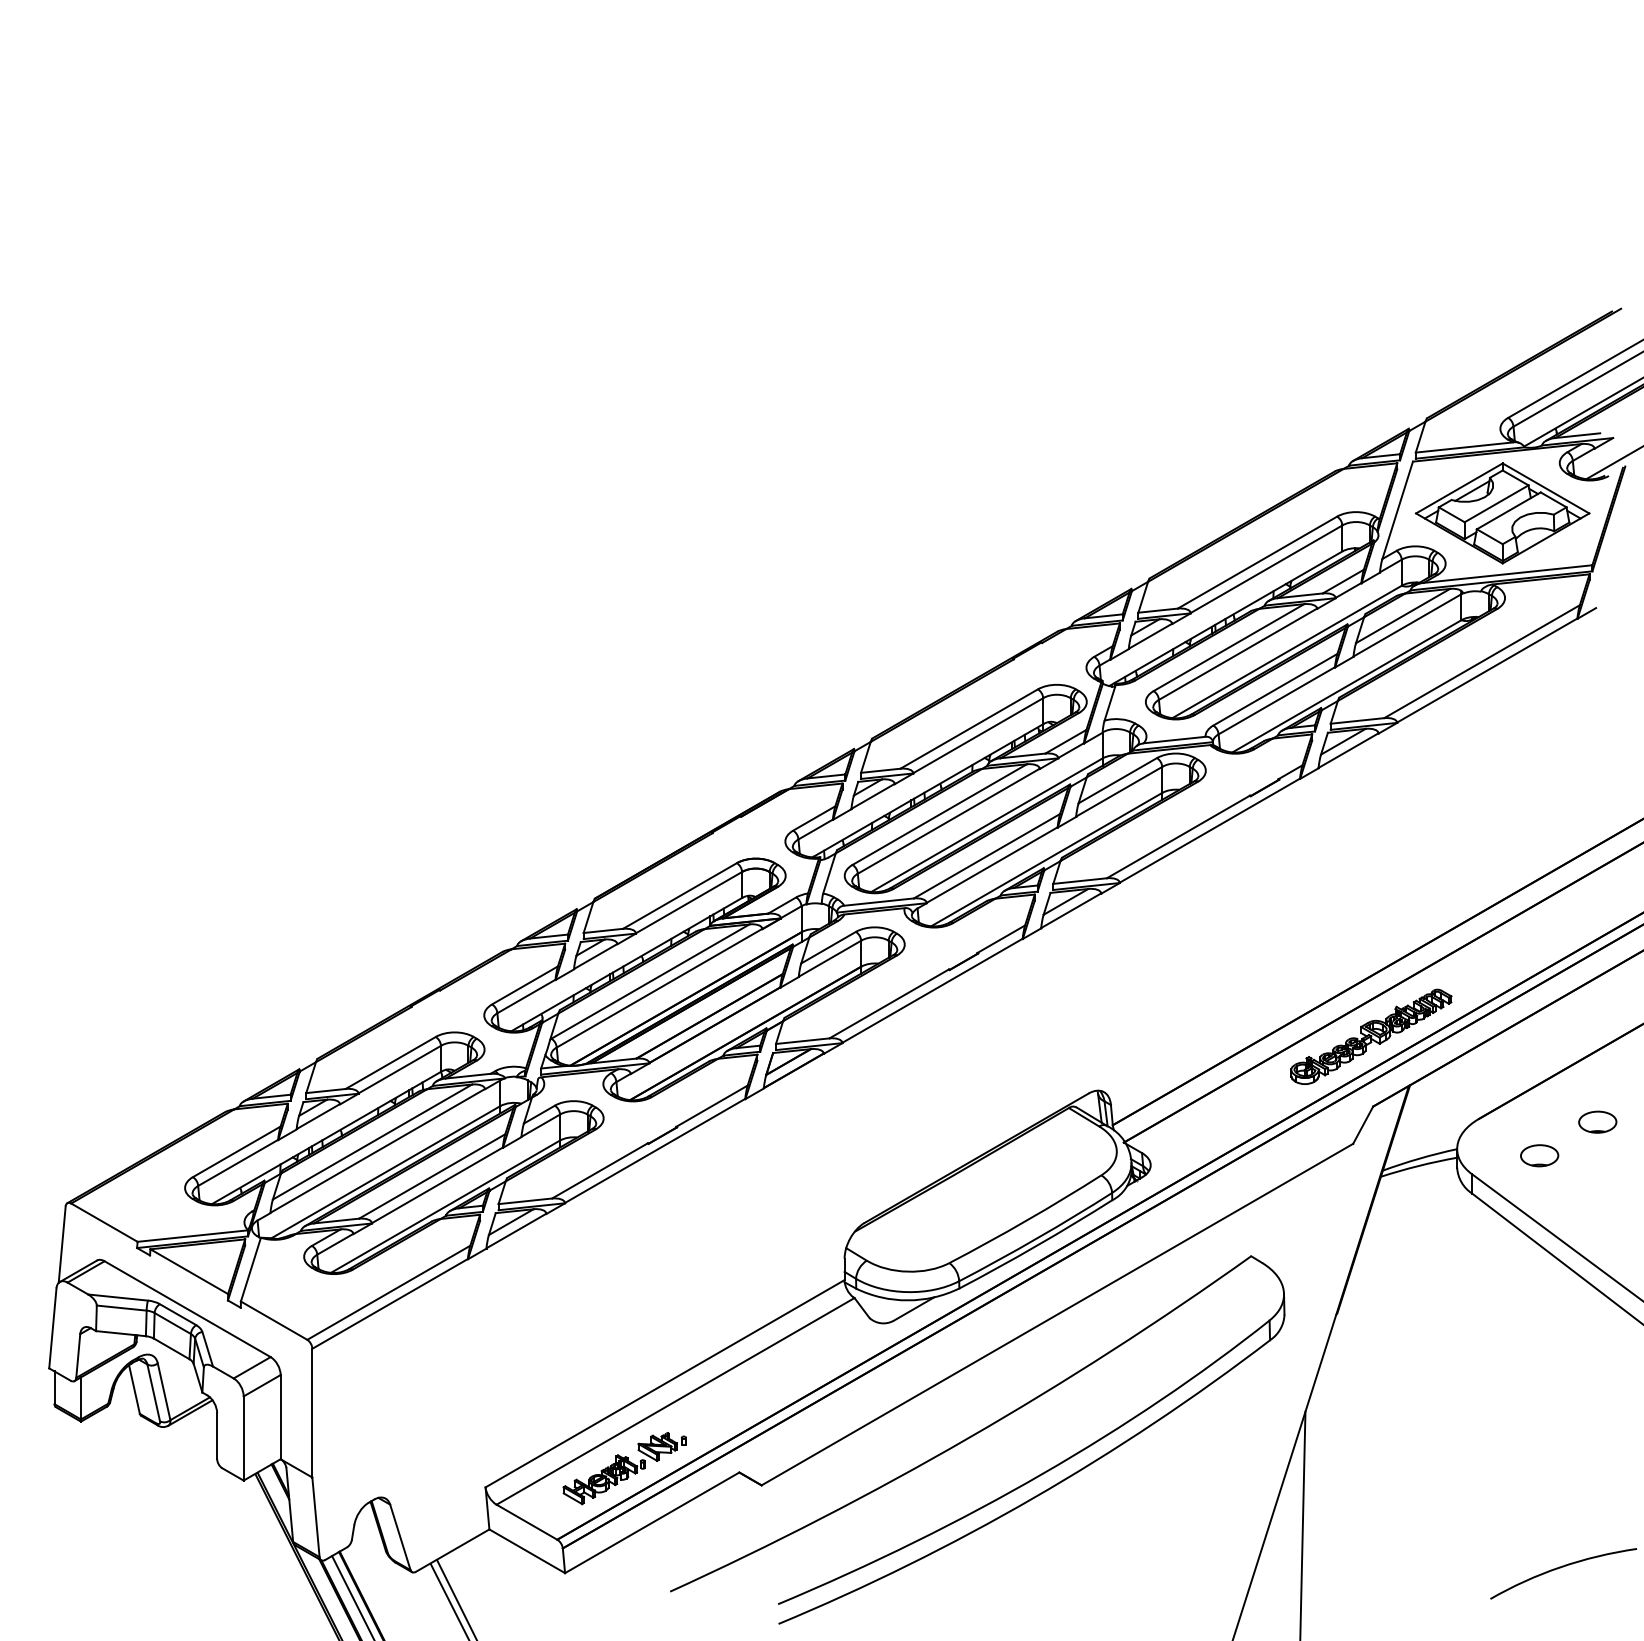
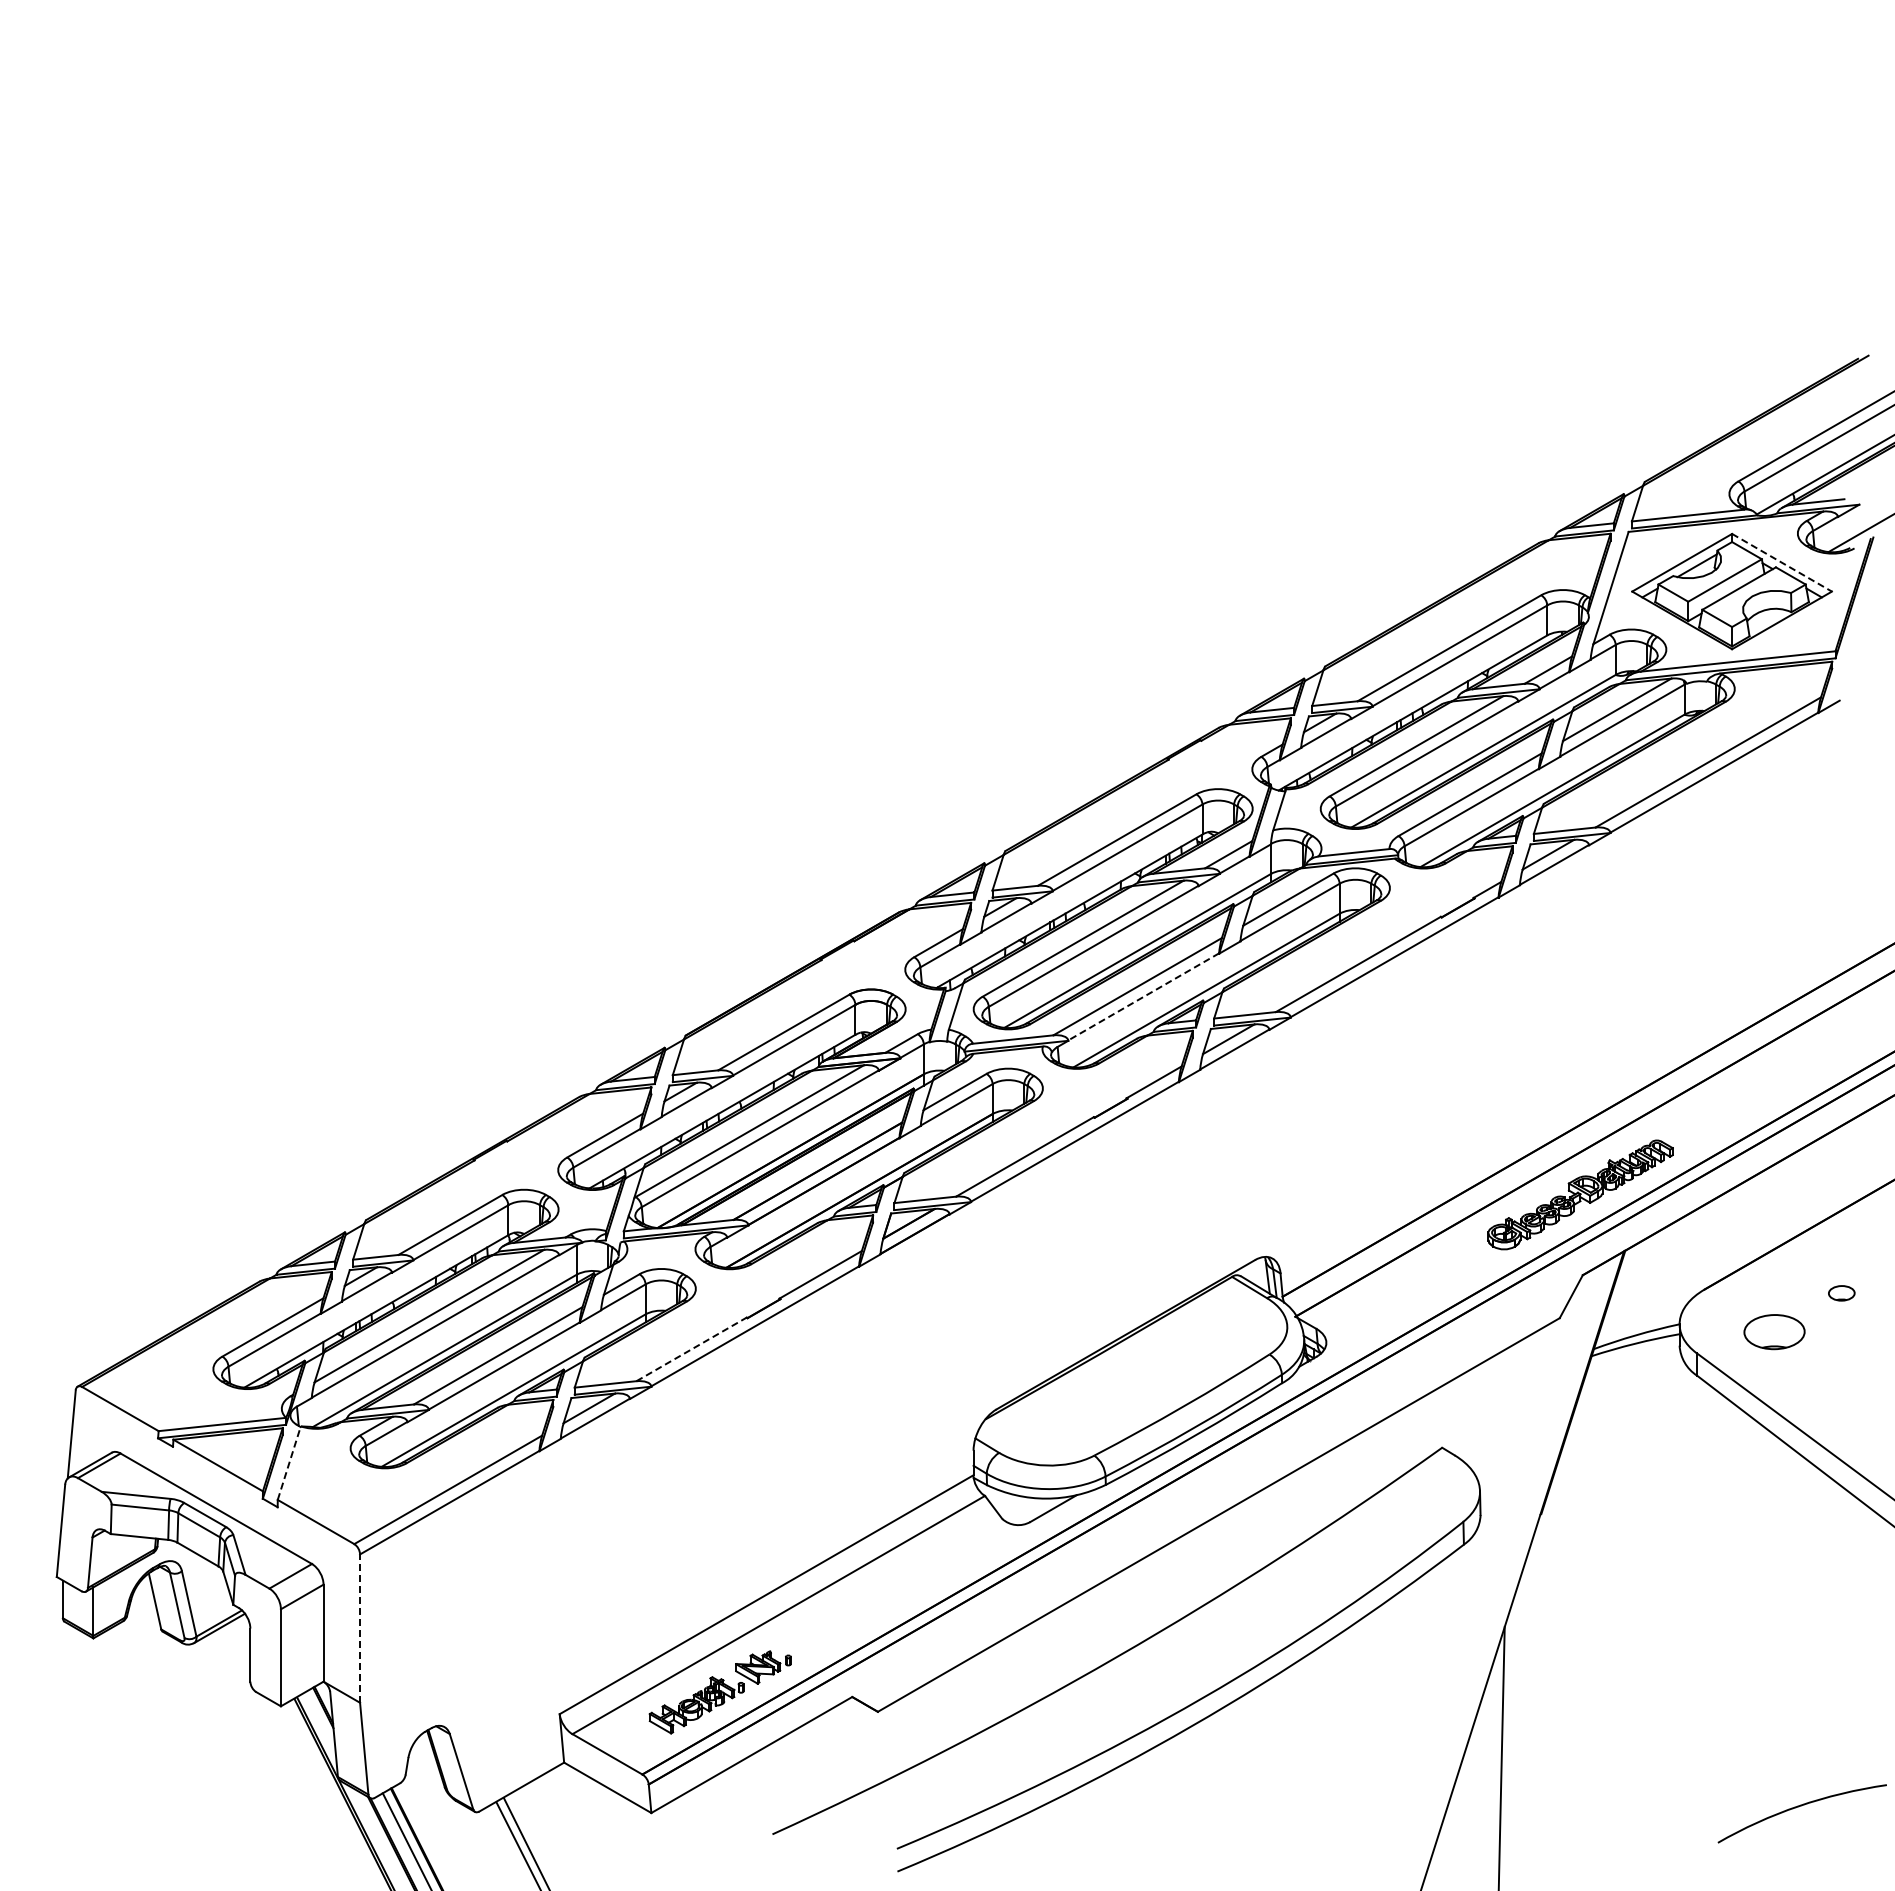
line: (1546, 488) -> (1782, 562), solid -> dashed
line: (992, 865) -> (1143, 997), solid -> dashed
part: (1597, 1122) -> (1841, 1293), size x0.6
part: (1539, 1155) -> (1774, 1331), size x1.4
line: (599, 1171) -> (691, 1349), solid -> dashed
line: (251, 1269) -> (289, 1463), solid -> dashed
line: (312, 1413) -> (360, 1628), solid -> dashed

